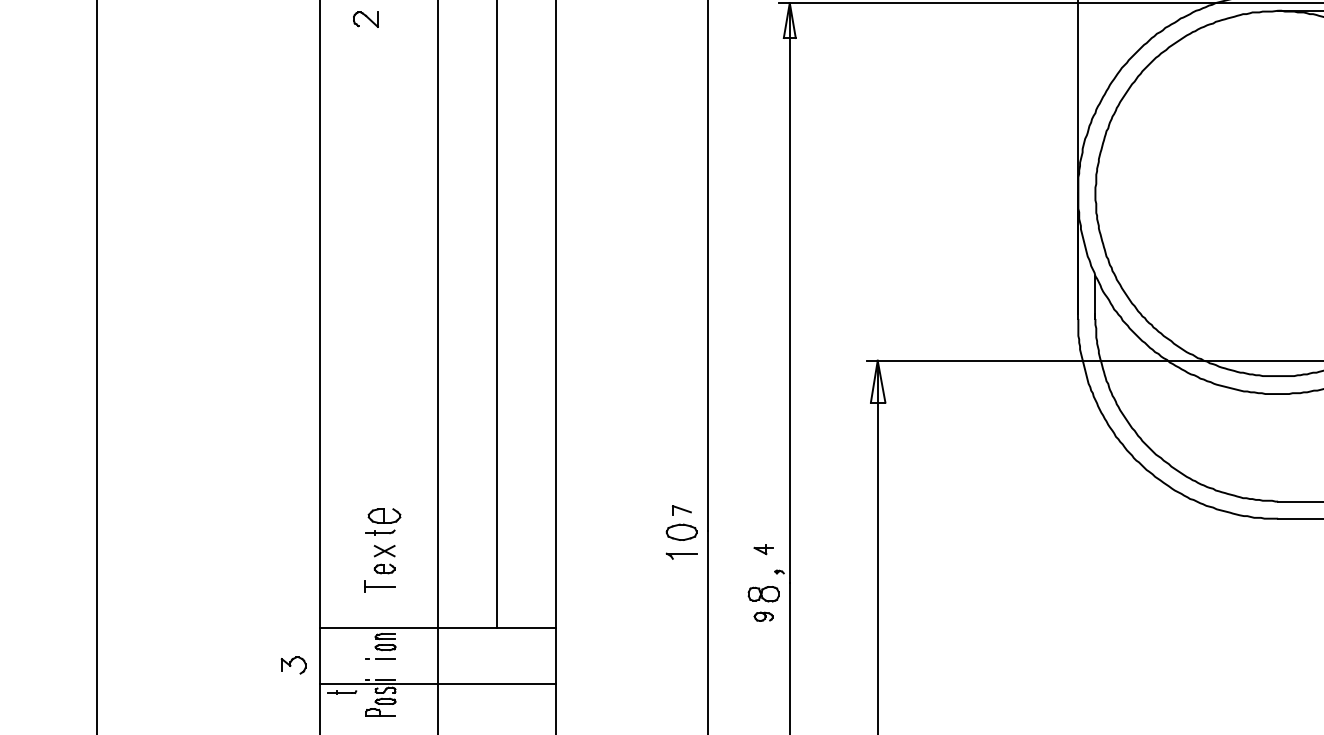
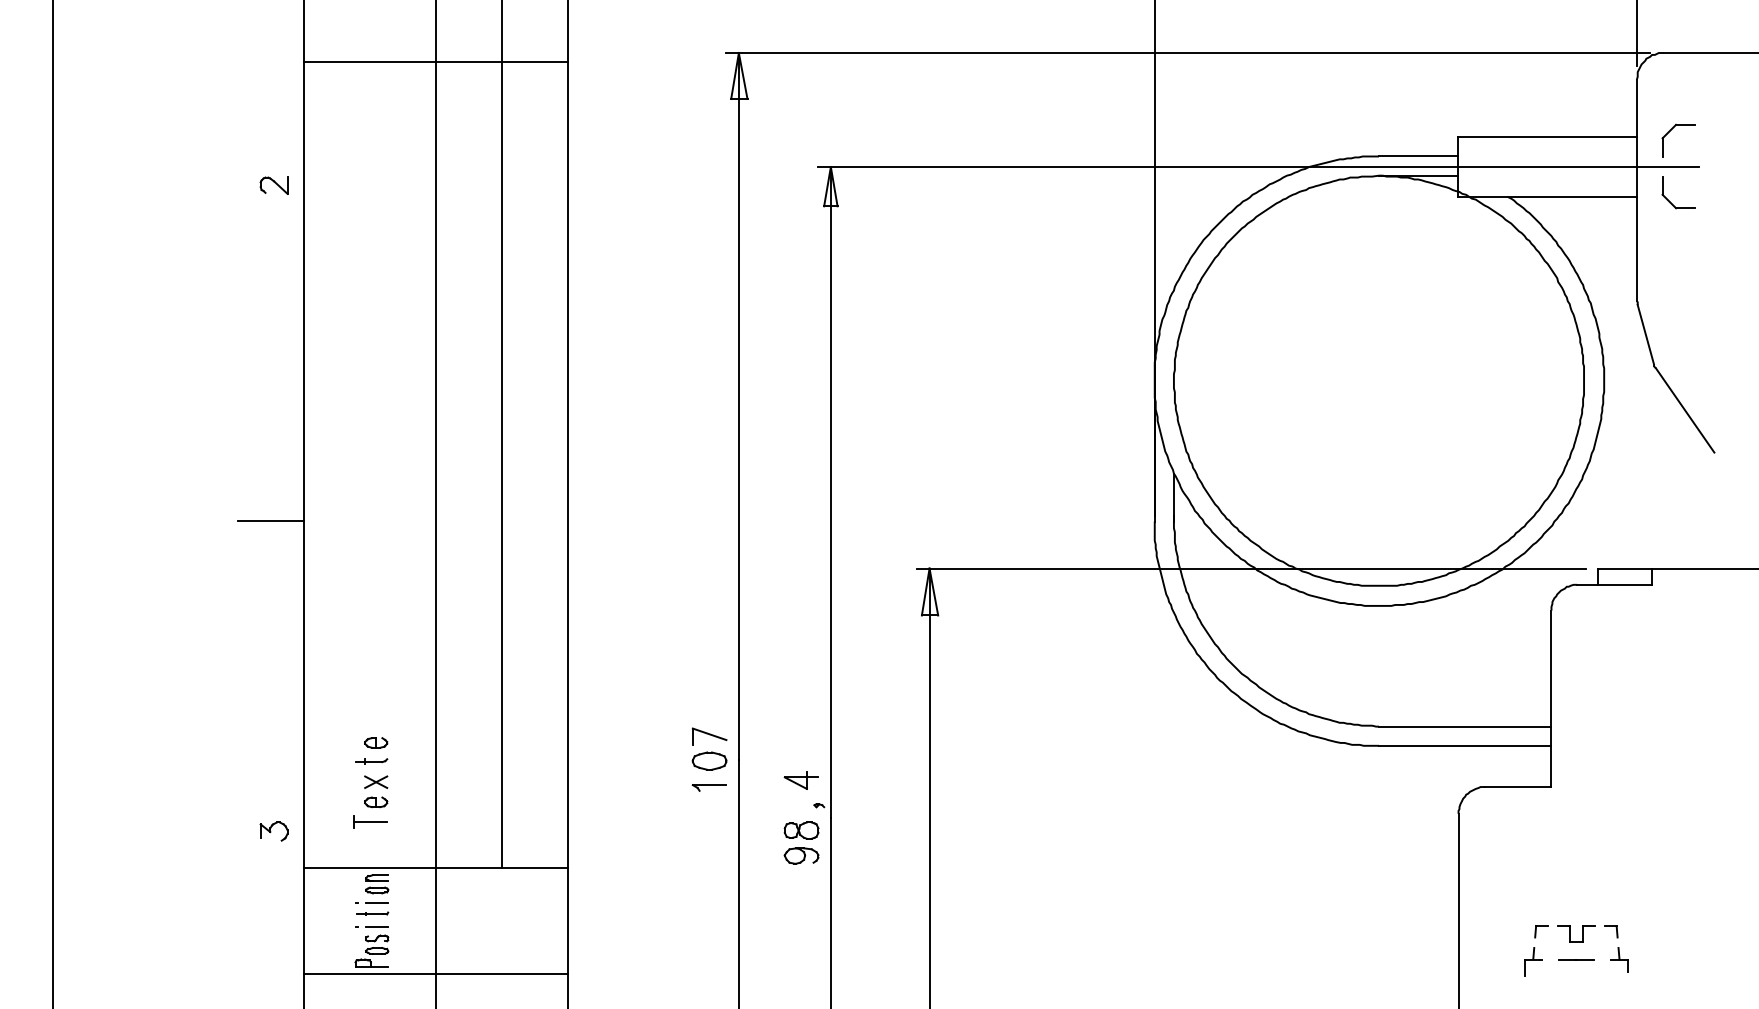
part: (365, 19) -> (273, 185), moved
line: (290, 317) -> (270, 520), added
part: (681, 510) -> (709, 736), size x1.67
part: (385, 515) -> (376, 742), size x0.62
part: (762, 549) -> (800, 780), size x1.67
part: (763, 616) -> (801, 855), size x1.67
part: (293, 665) -> (273, 831), moved
line: (437, 684) -> (435, 973), moved
part: (342, 692) -> (372, 913), moved

